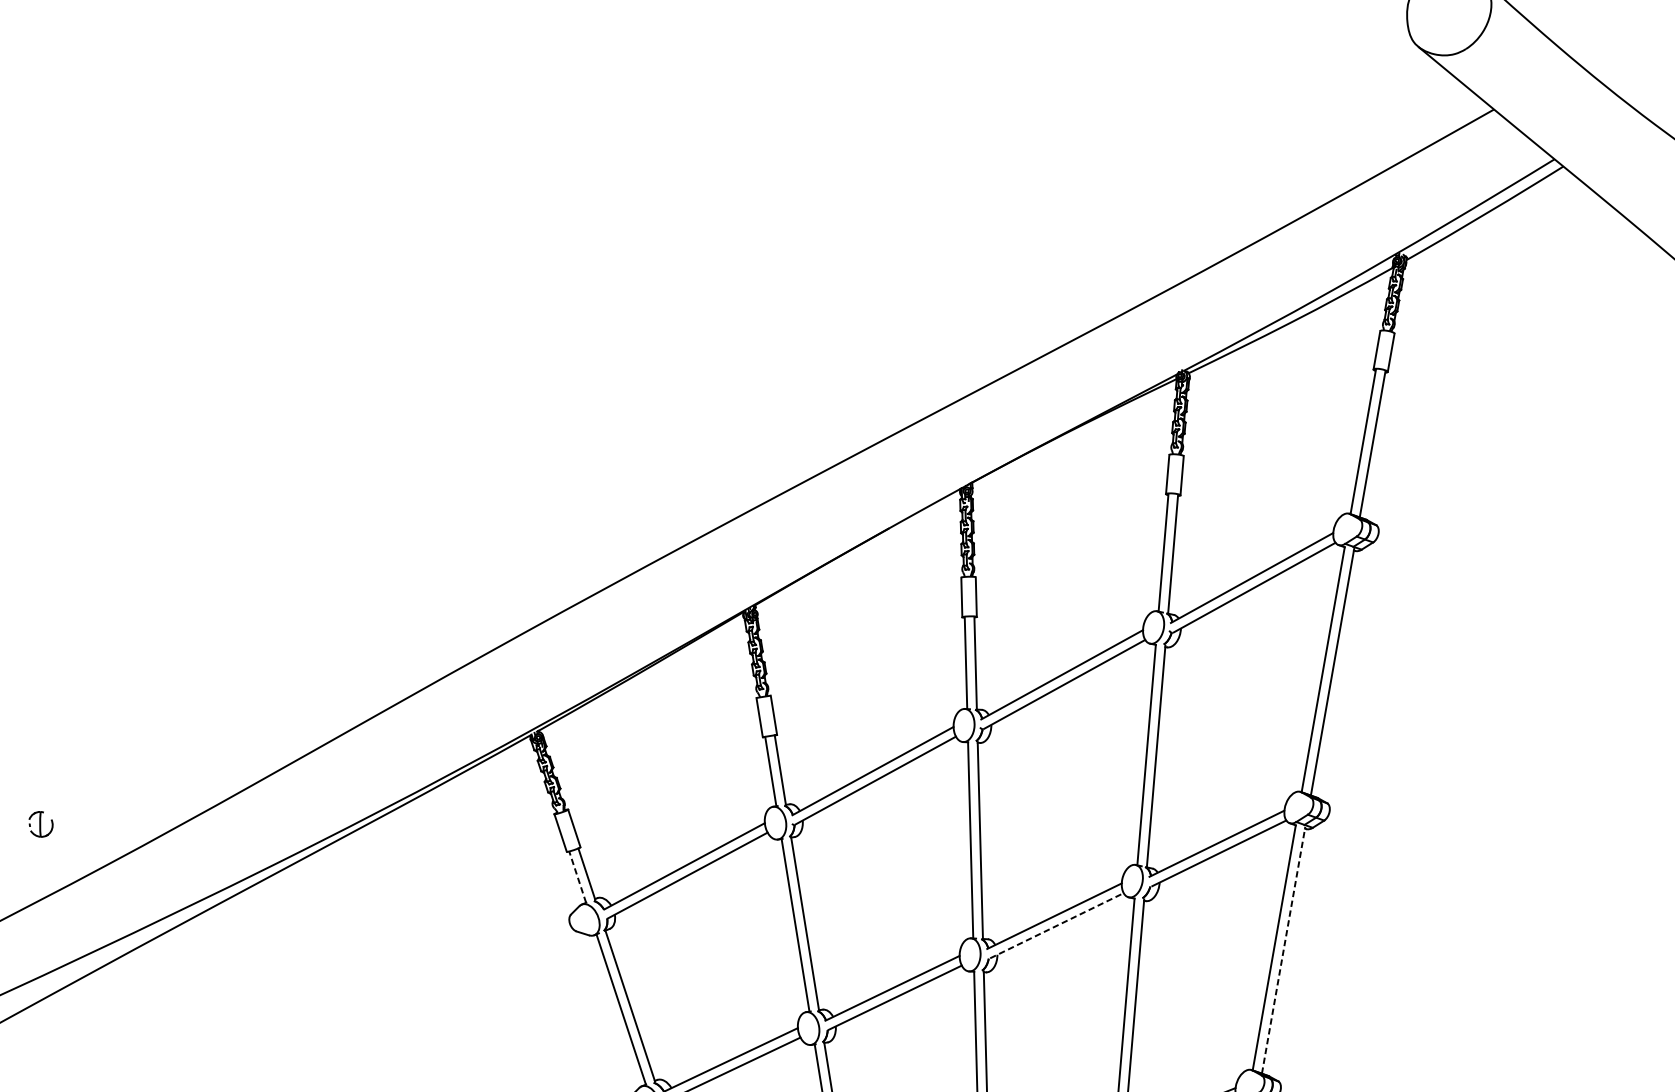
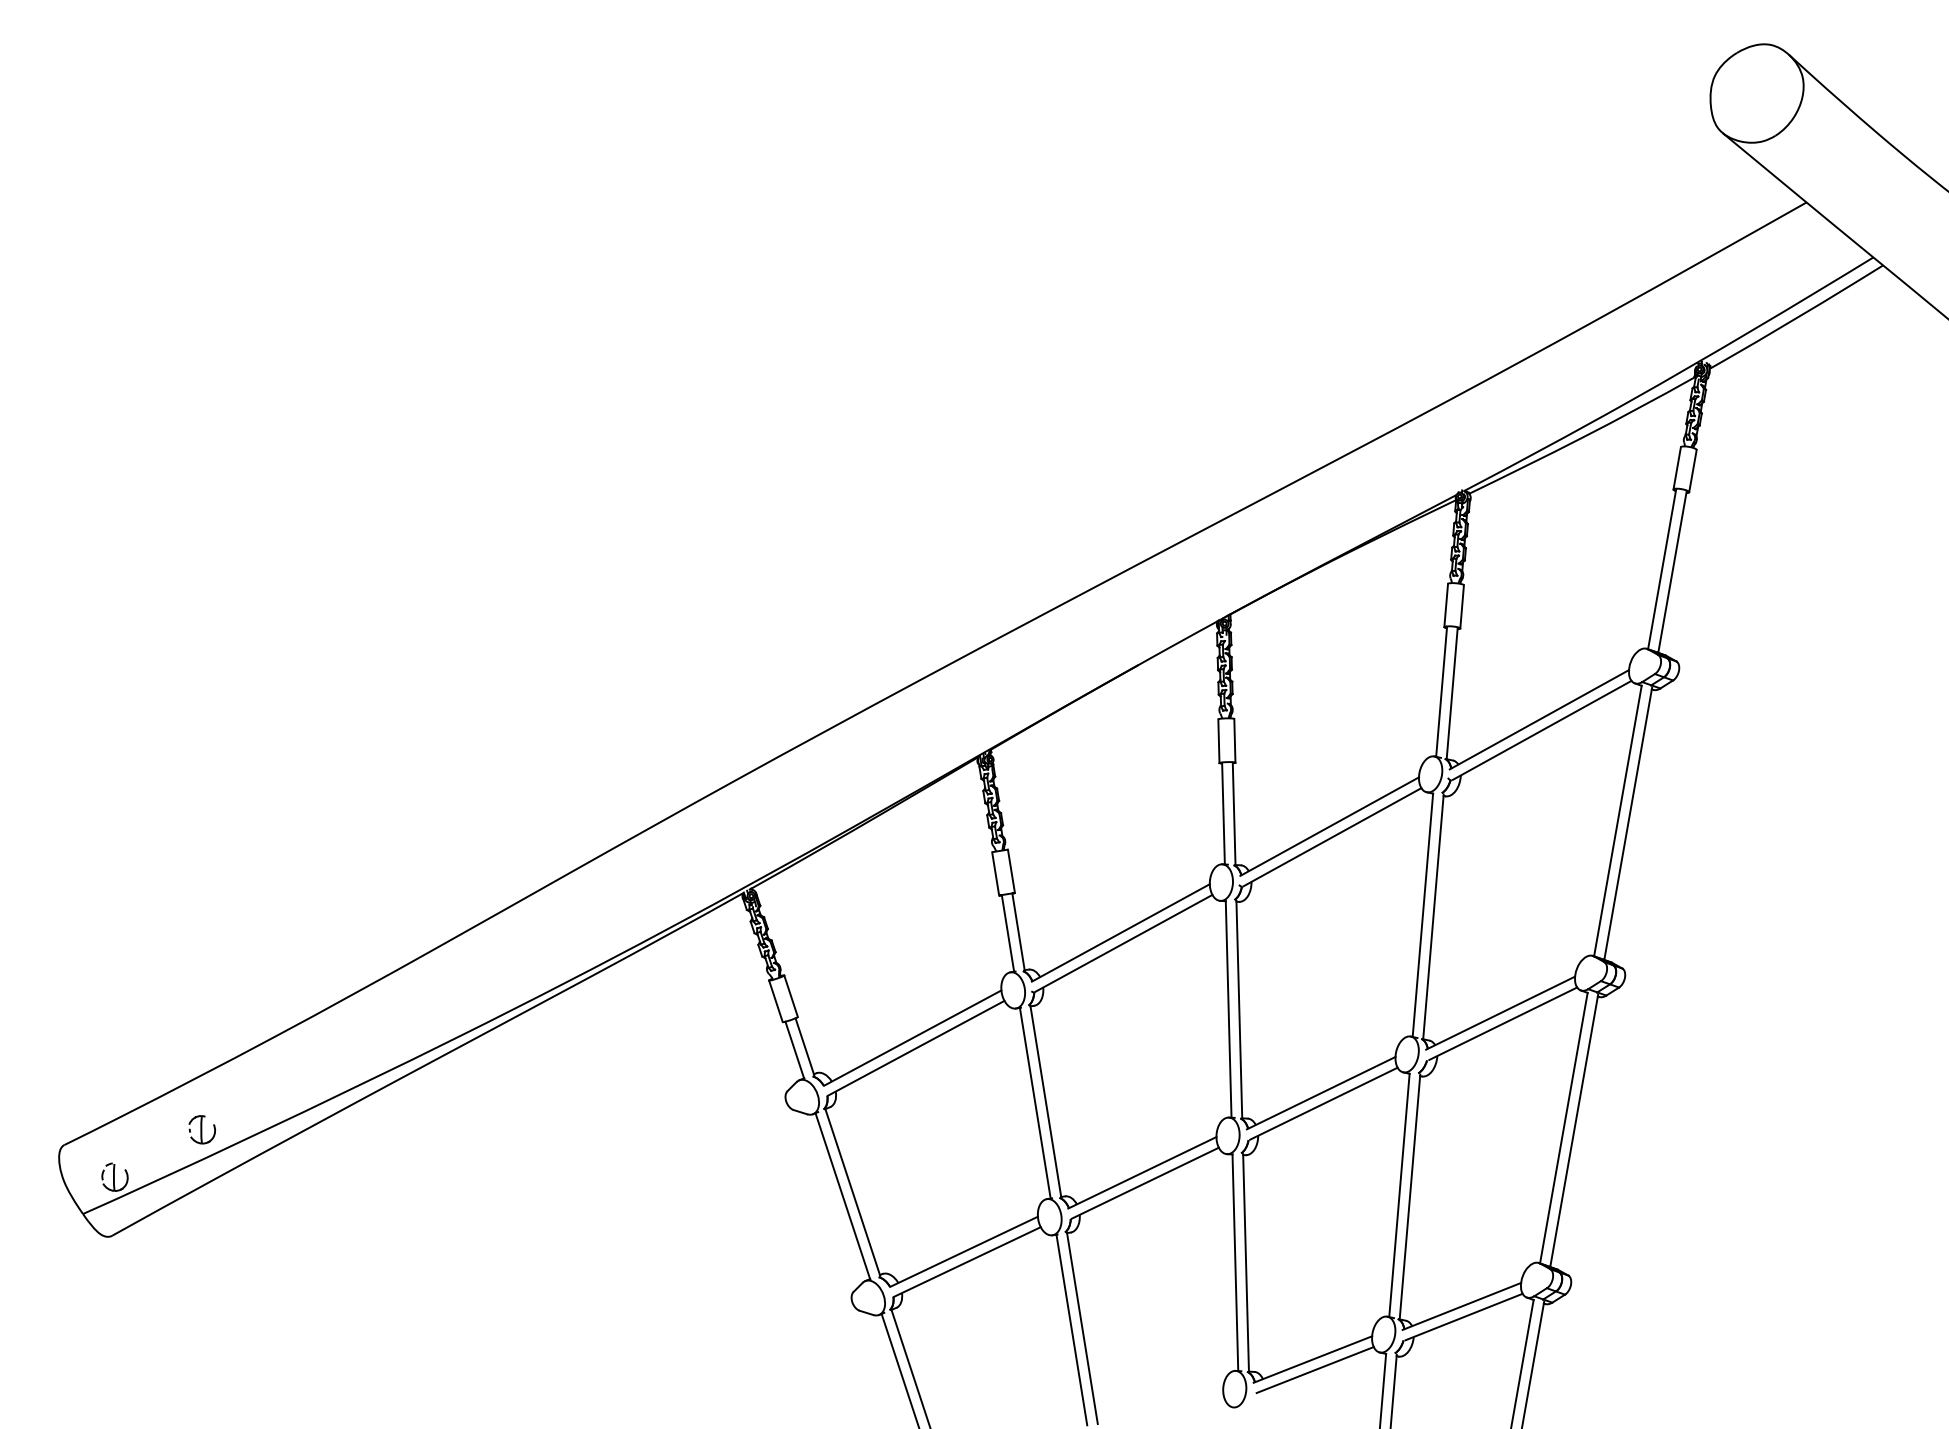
part: (40, 824) -> (201, 1129), moved
line: (577, 877) -> (794, 1050), dashed -> solid
line: (1057, 925) -> (1324, 1103), dashed -> solid
line: (1283, 950) -> (1574, 1130), dashed -> solid

